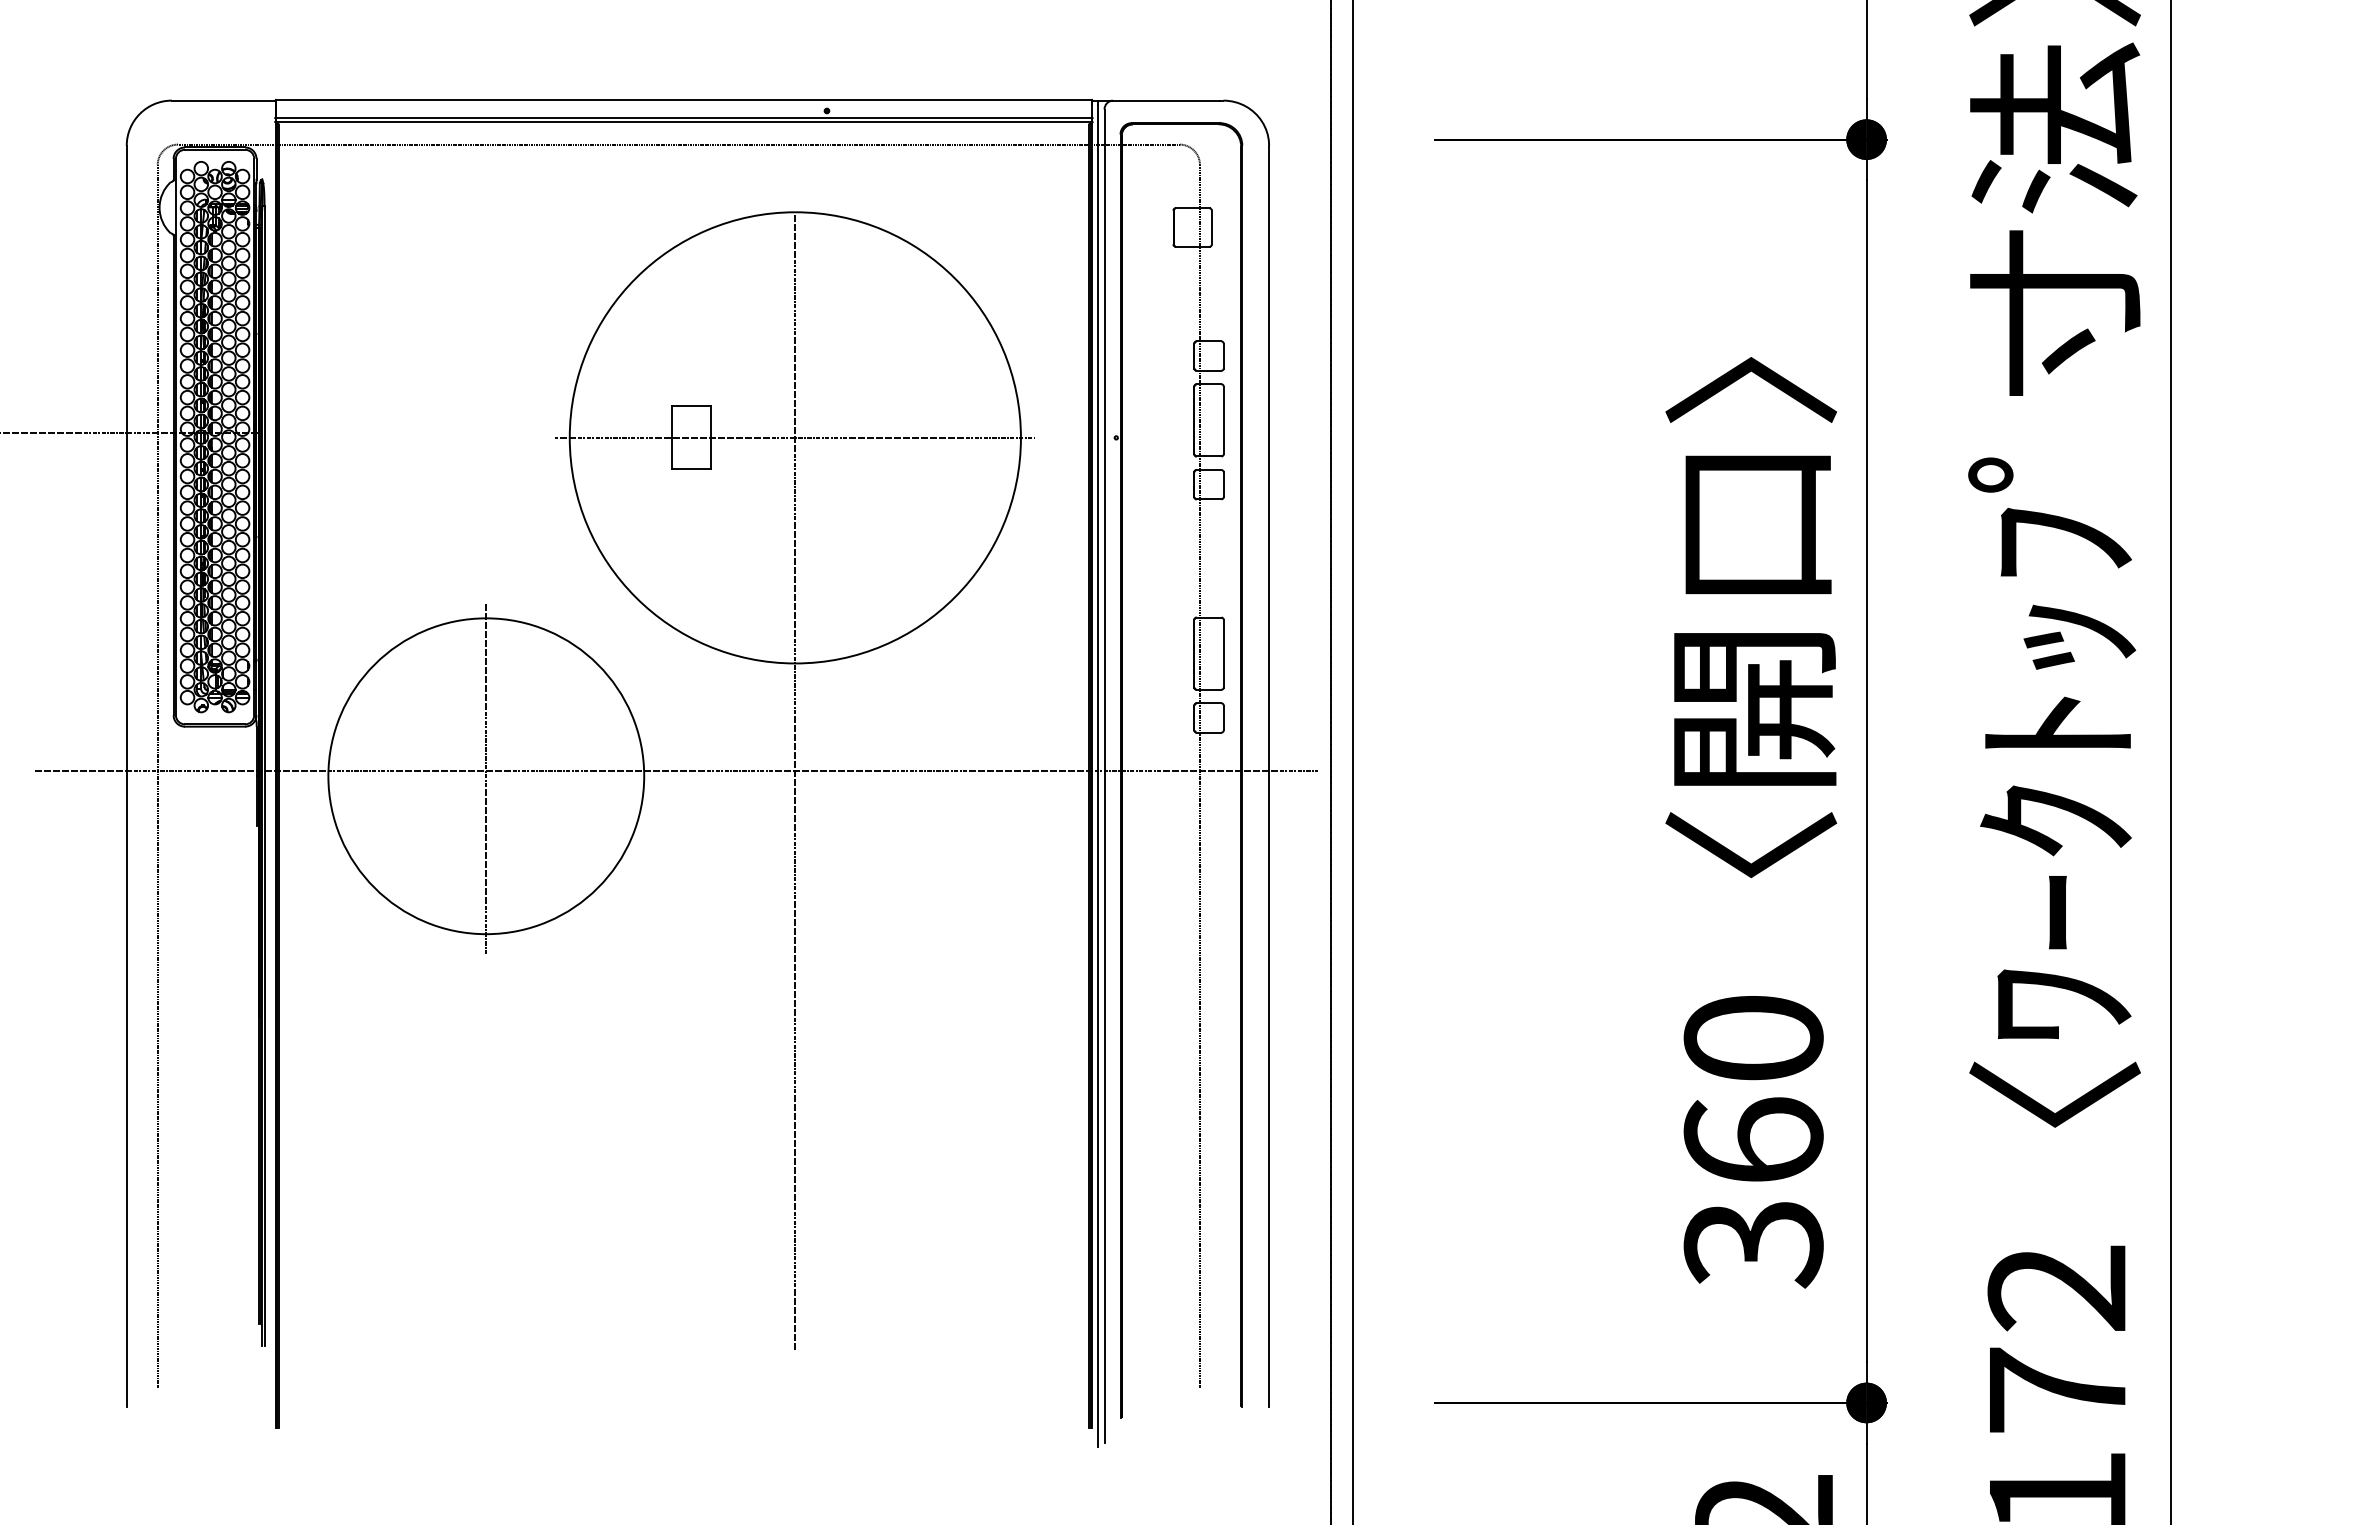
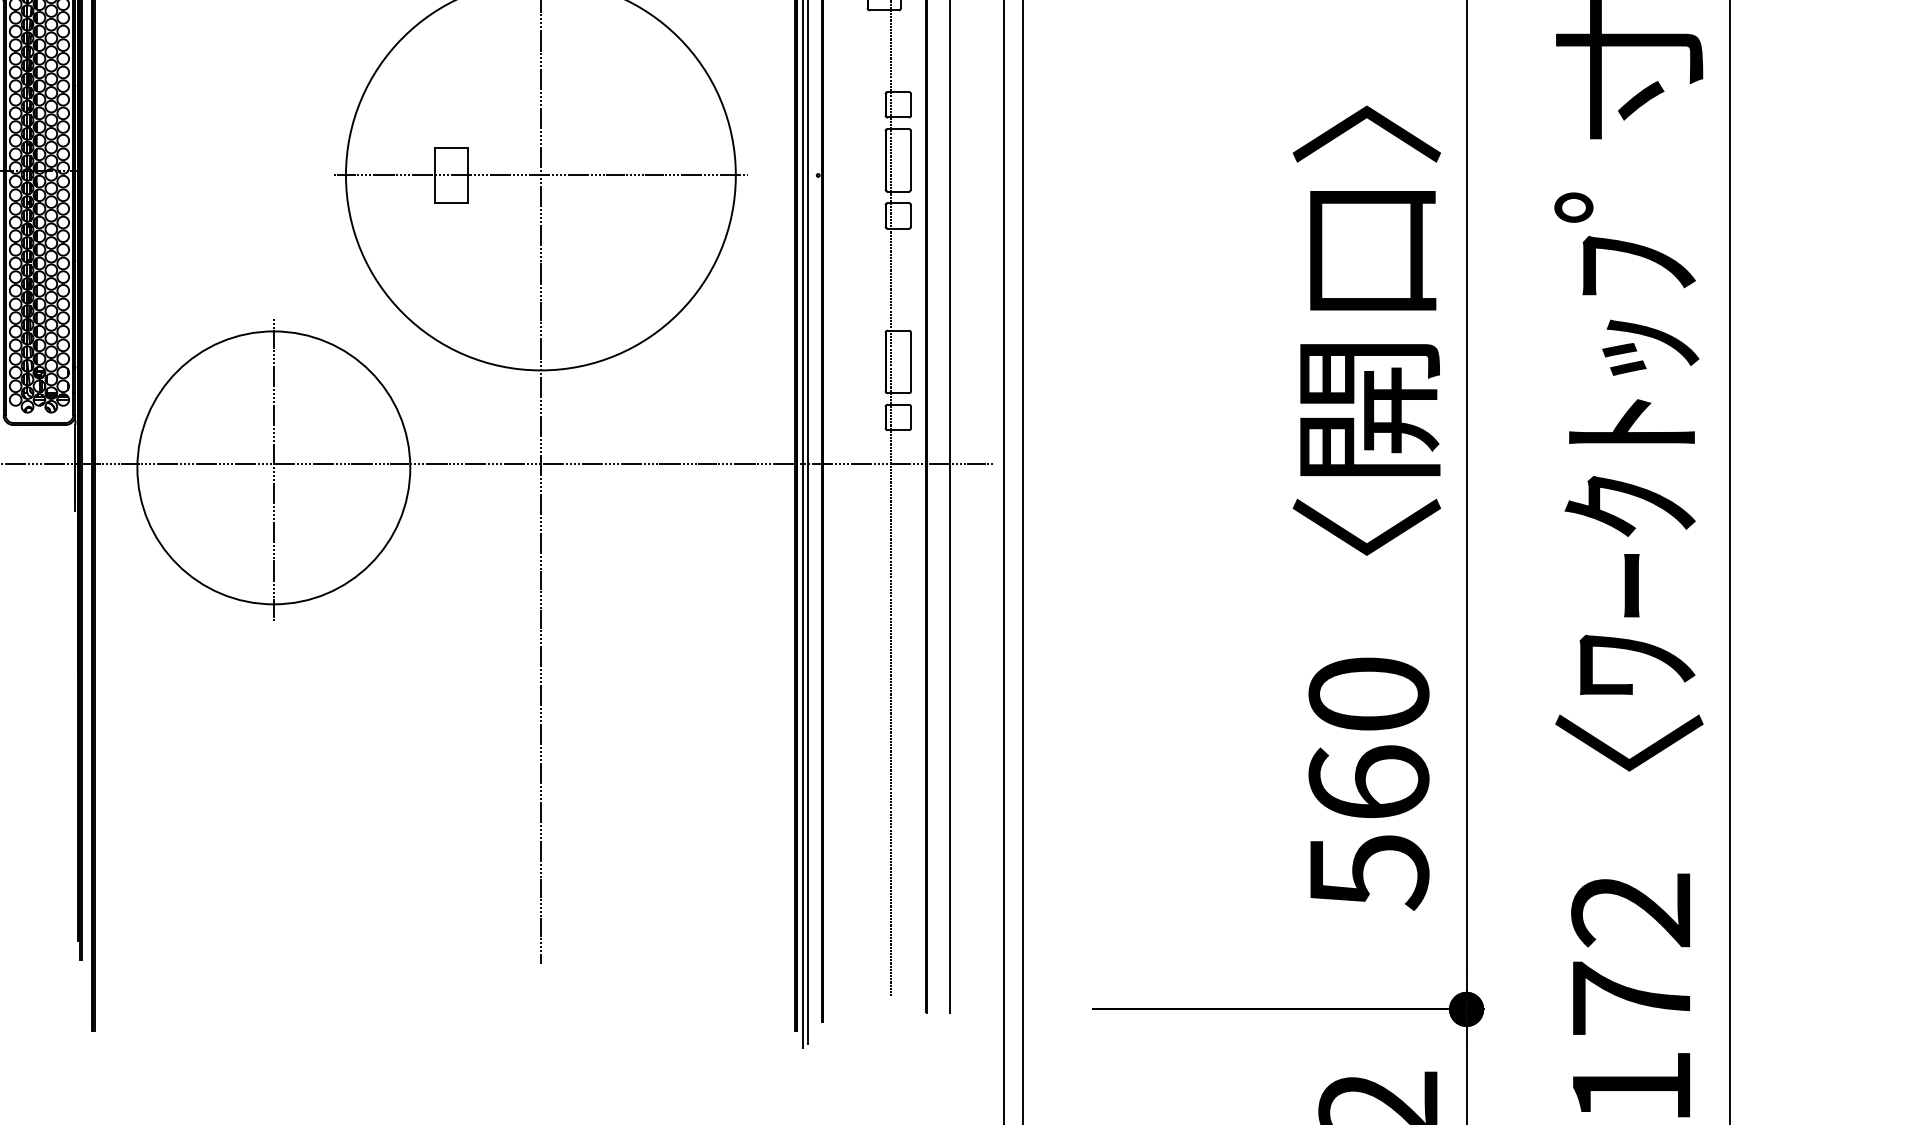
text: (1753, 1245) -> (1368, 873), 360 -> 560

